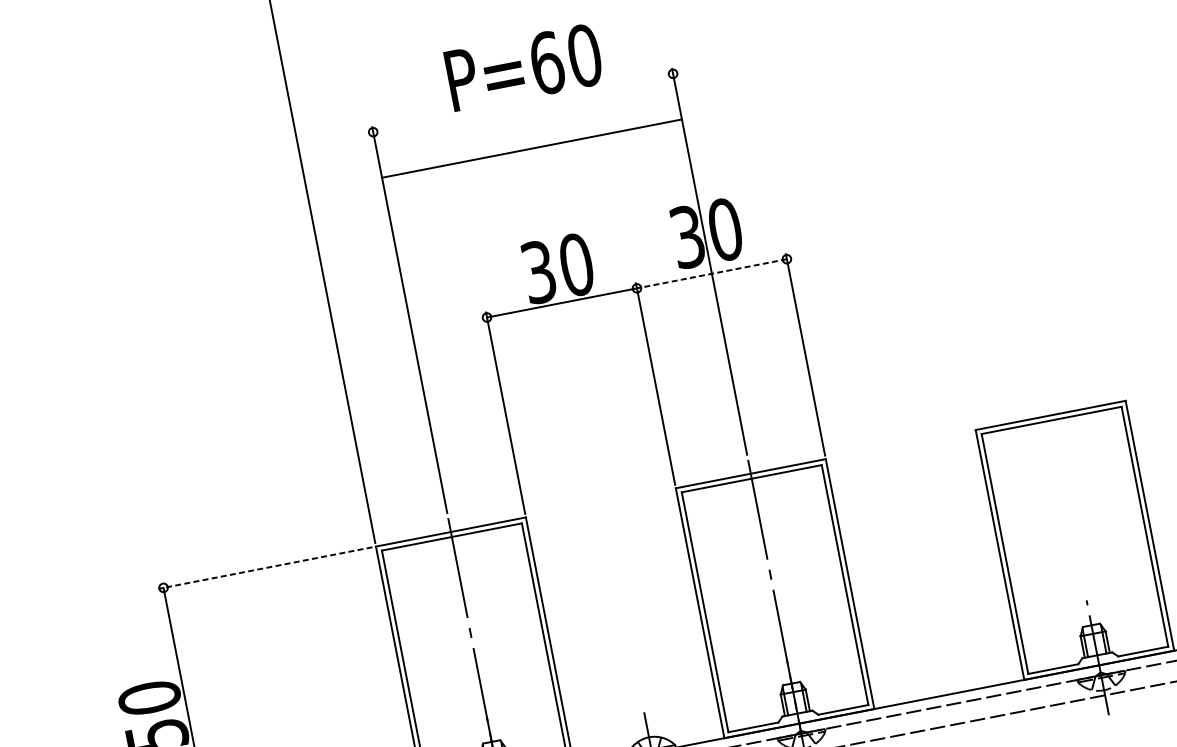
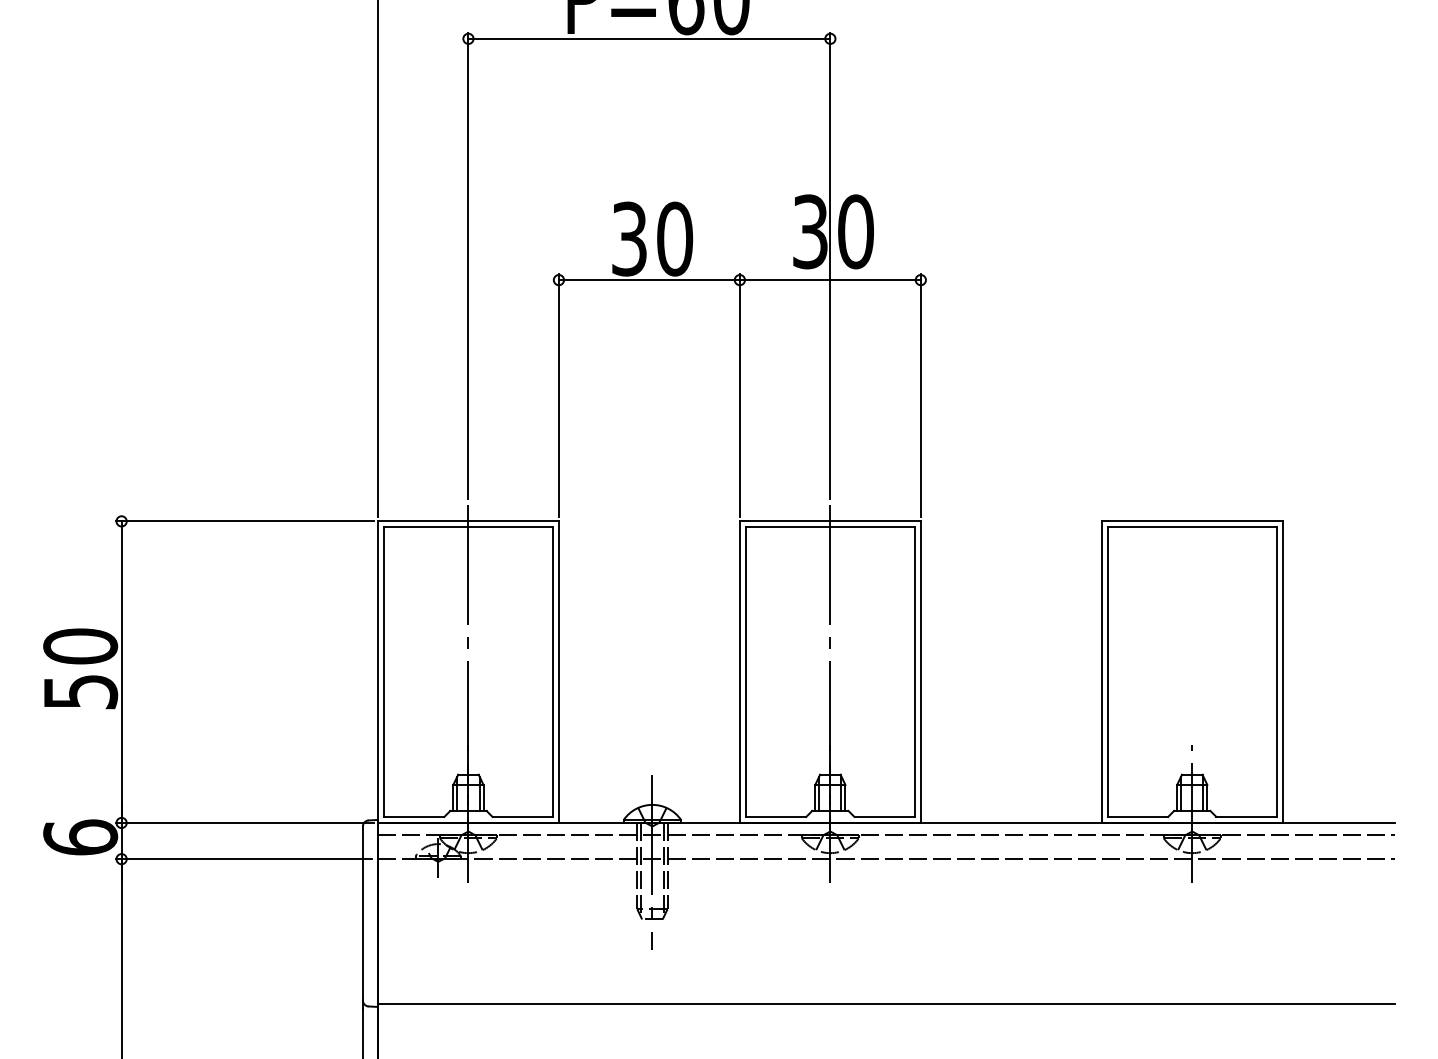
line: (532, 148) -> (649, 38), moved
line: (711, 274) -> (829, 280), dashed -> solid
line: (265, 568) -> (244, 521), dashed -> solid

